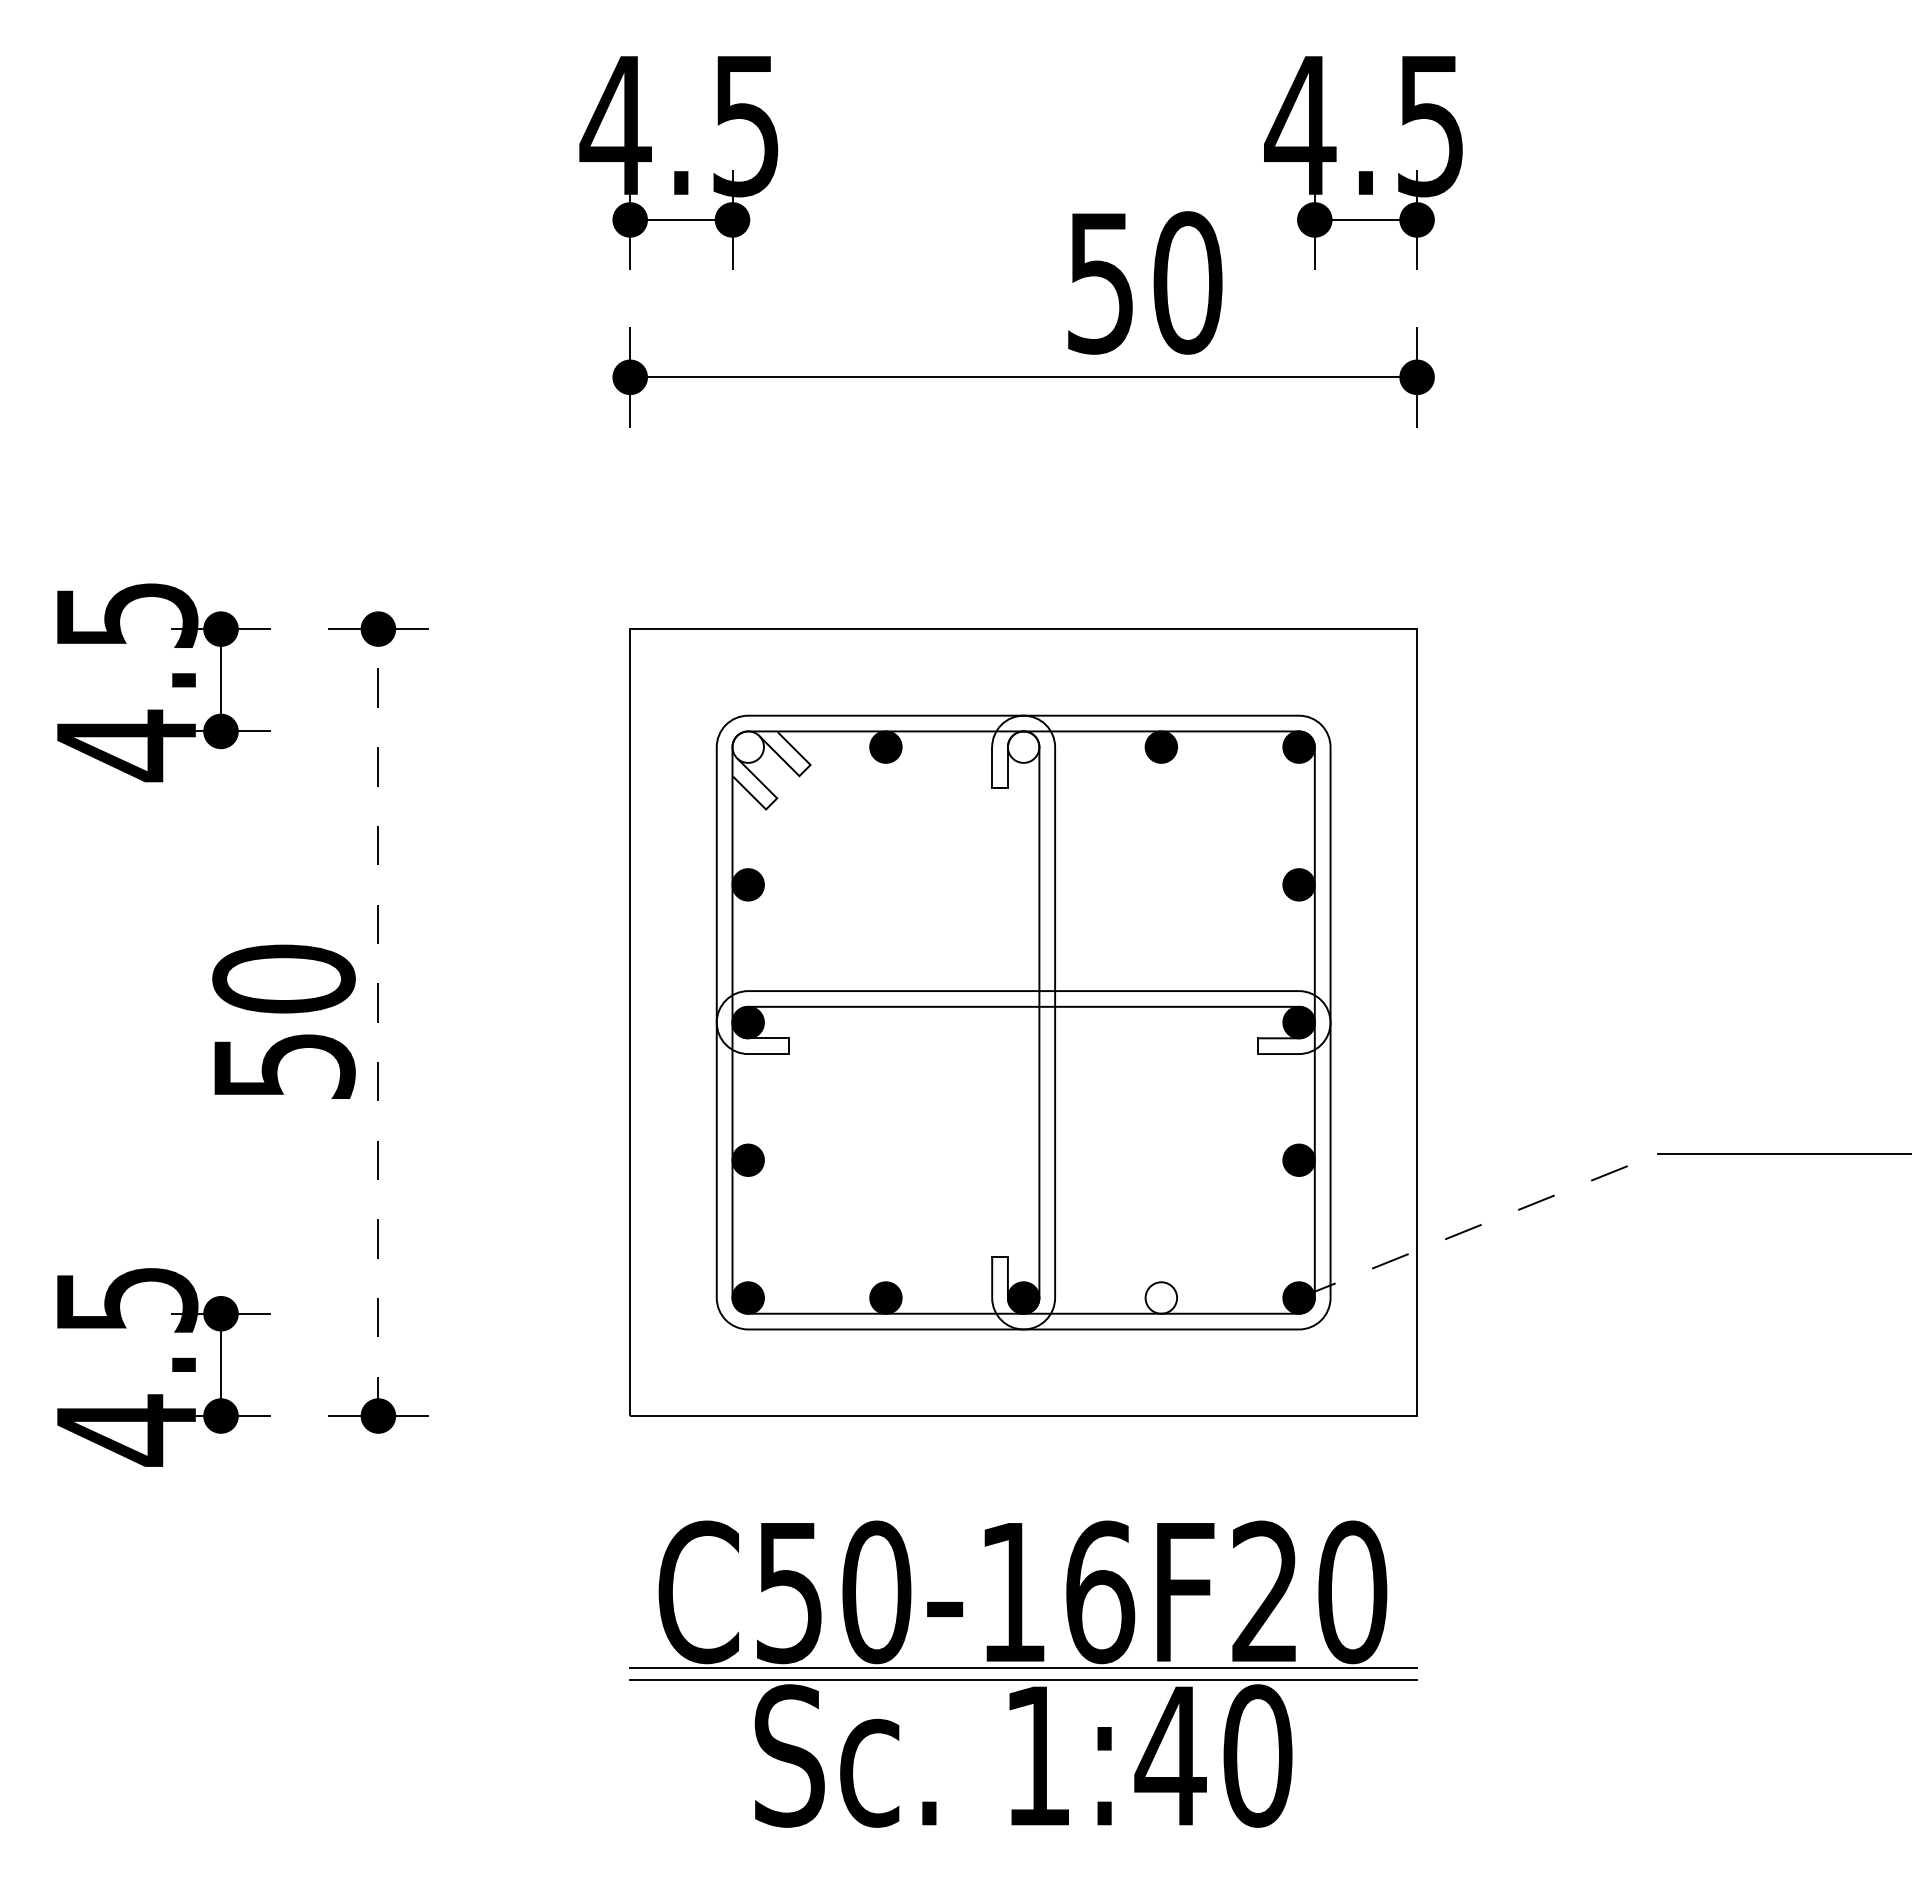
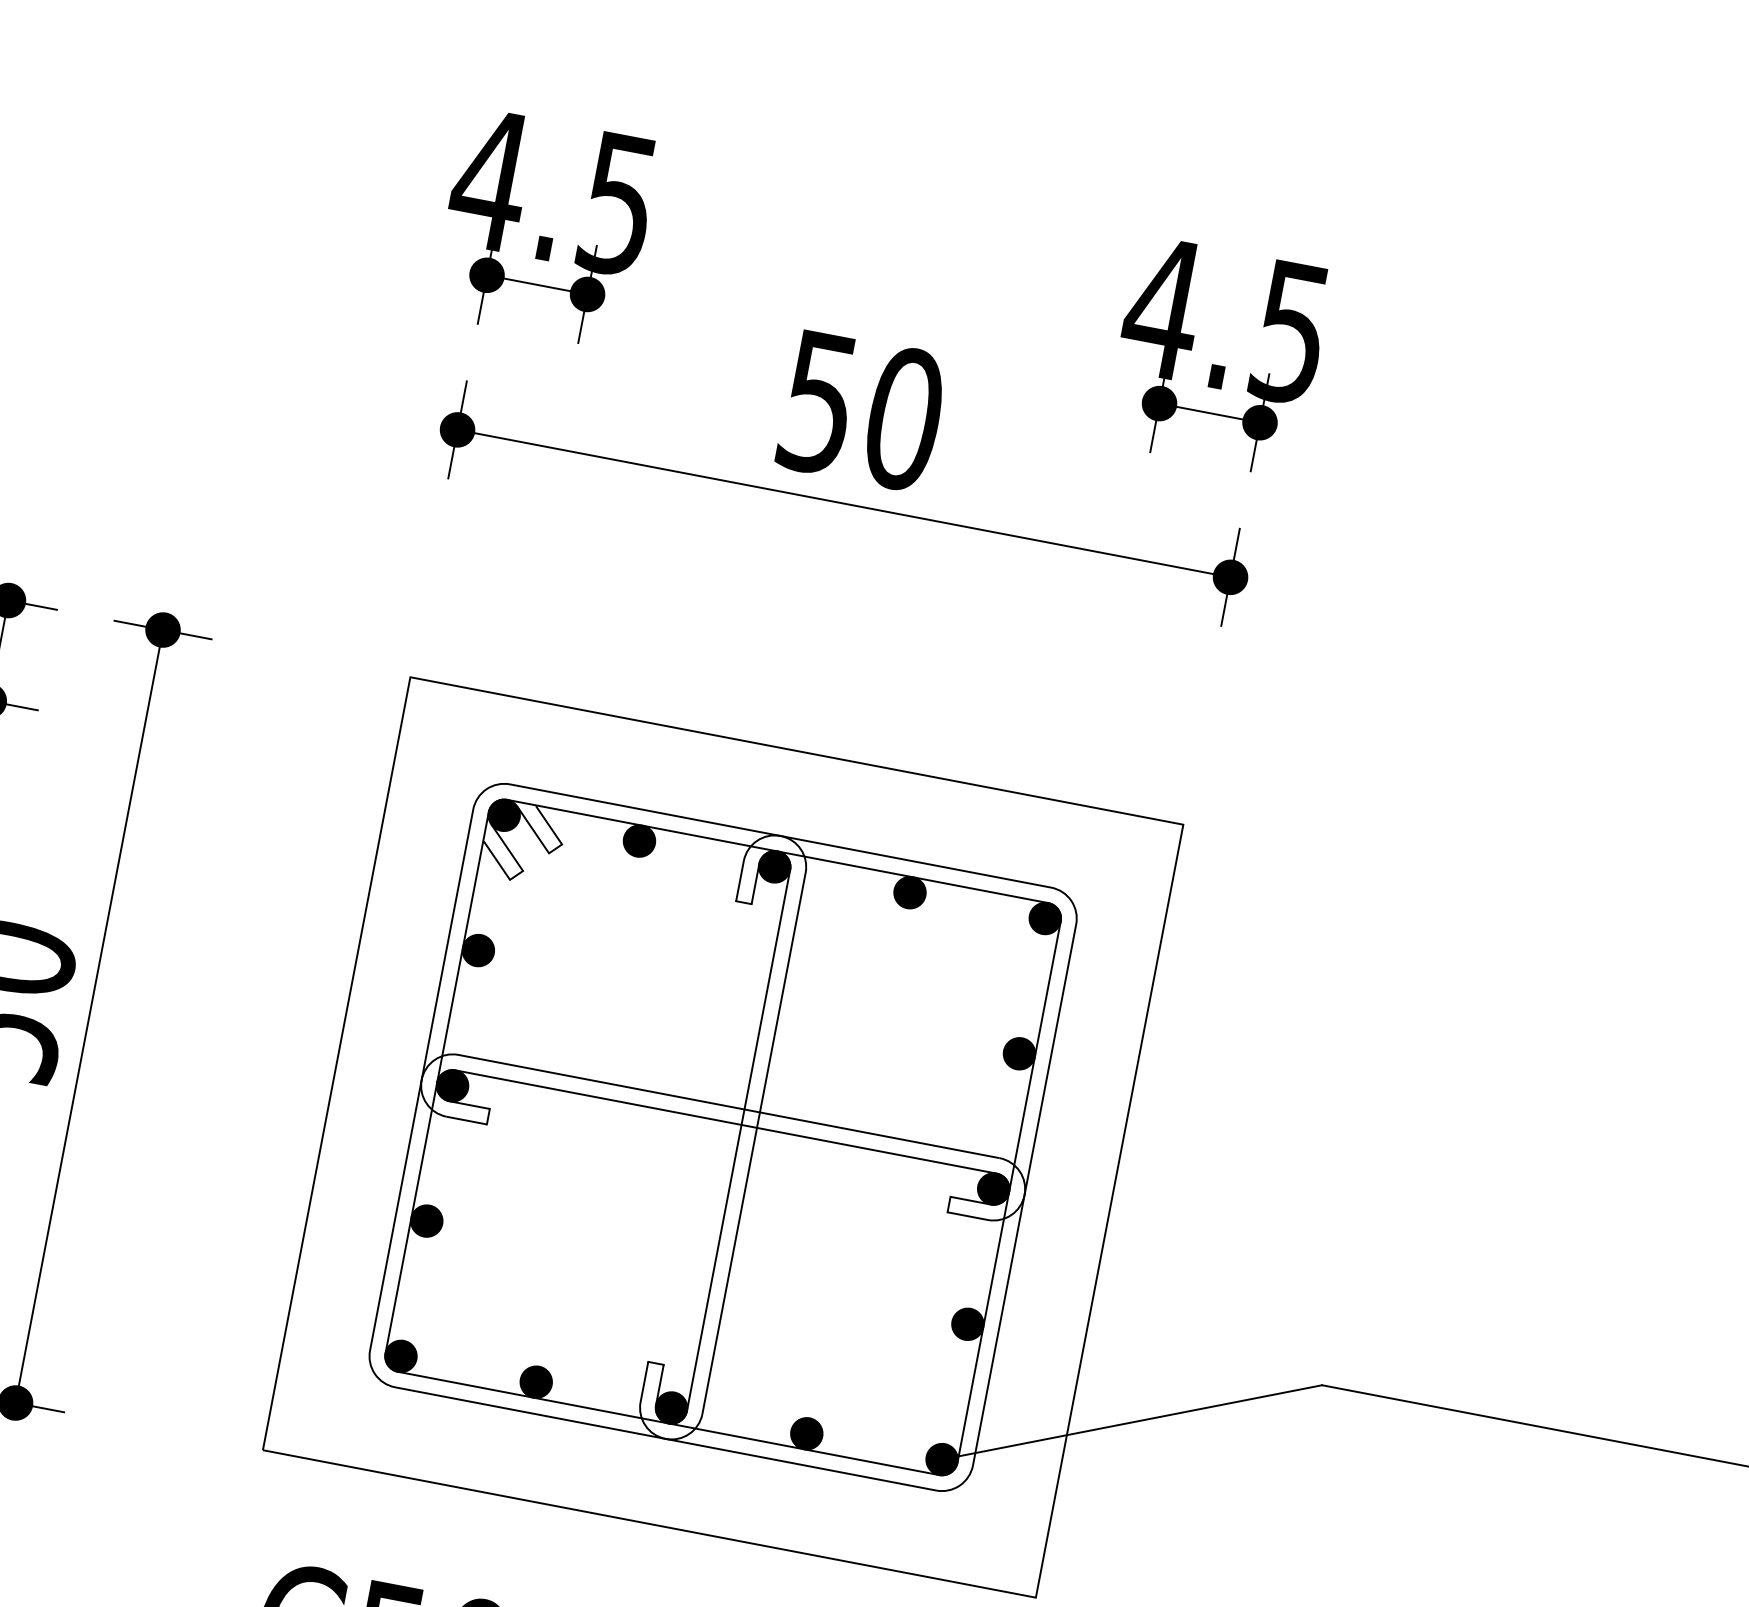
text: (1145, 282) -> (862, 410), moved
fill: (747, 746) -> (503, 814), added
fill: (1023, 746) -> (774, 866), added
line: (378, 1022) -> (89, 1016), dashed -> solid
line: (1478, 1225) -> (1131, 1421), dashed -> solid
fill: (1161, 1297) -> (807, 1433), added

